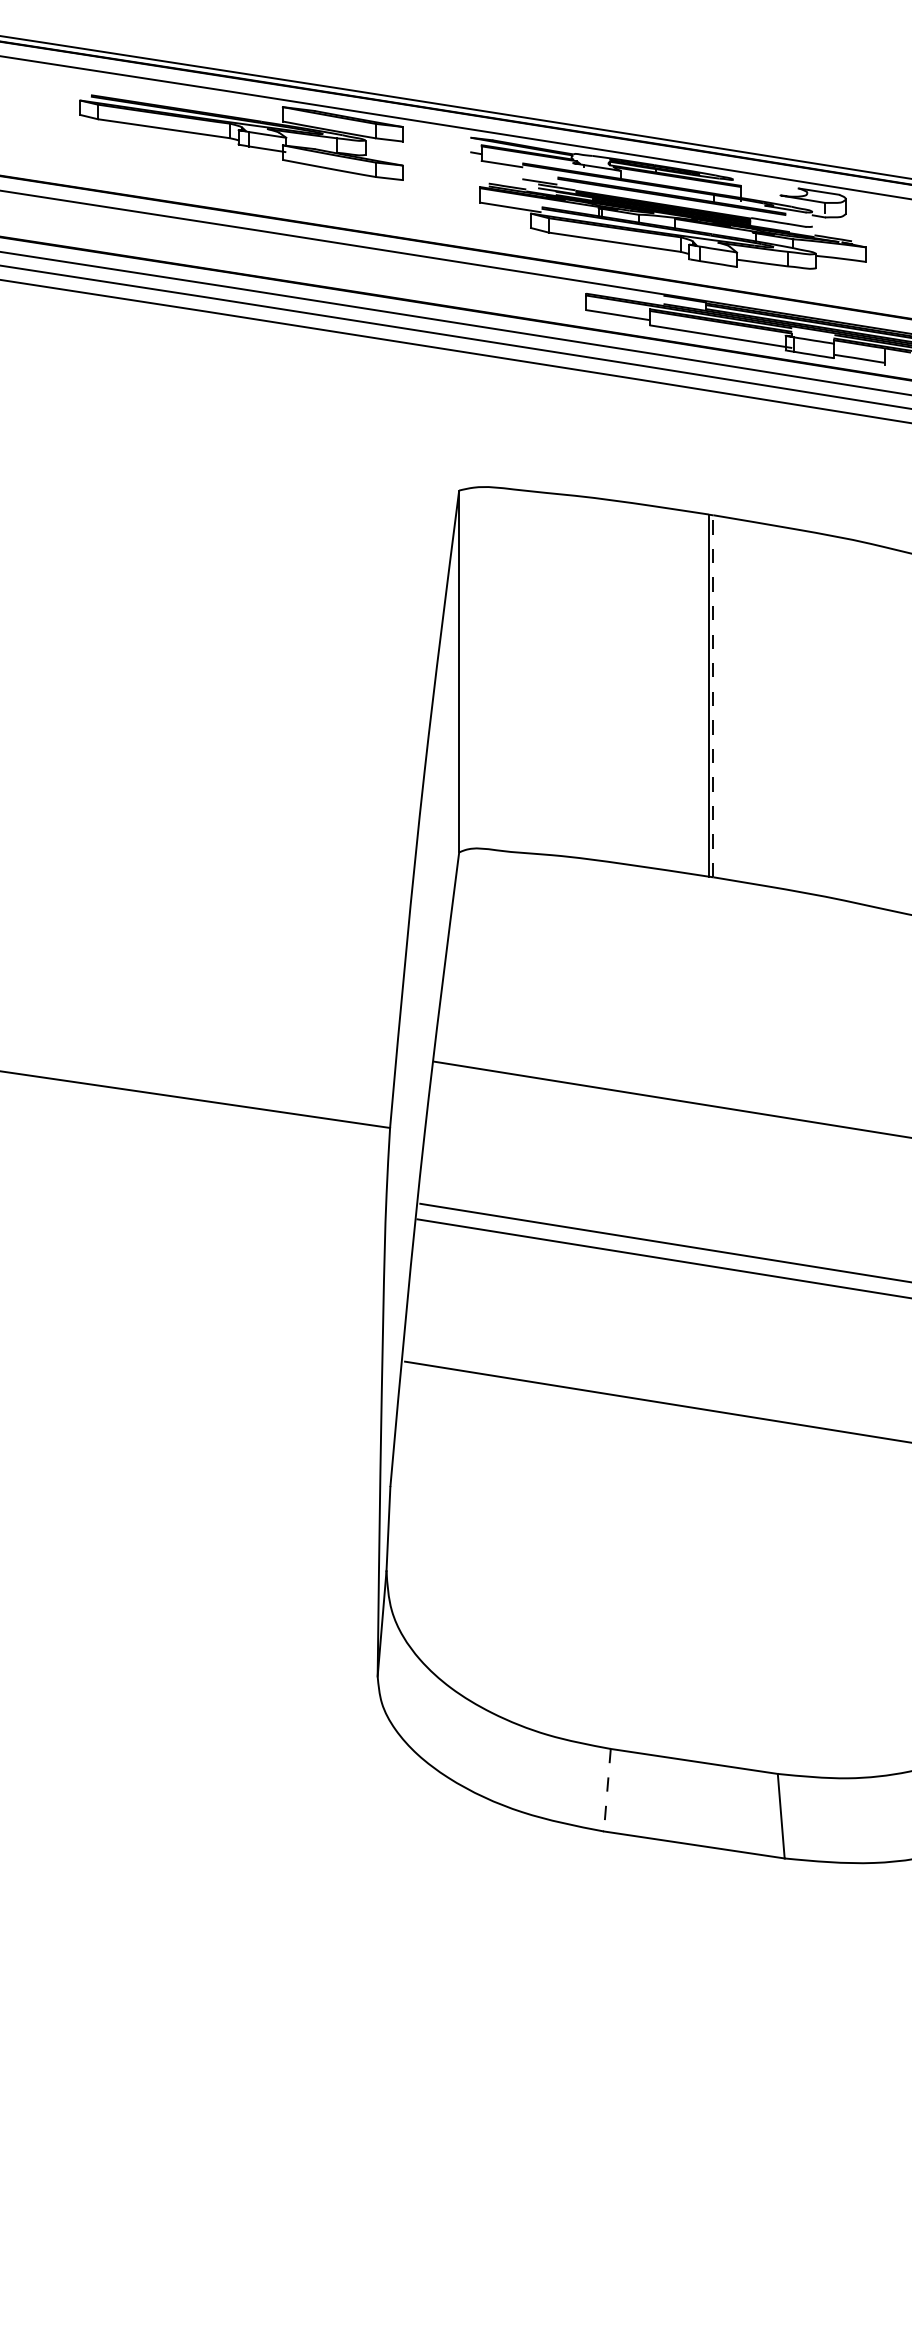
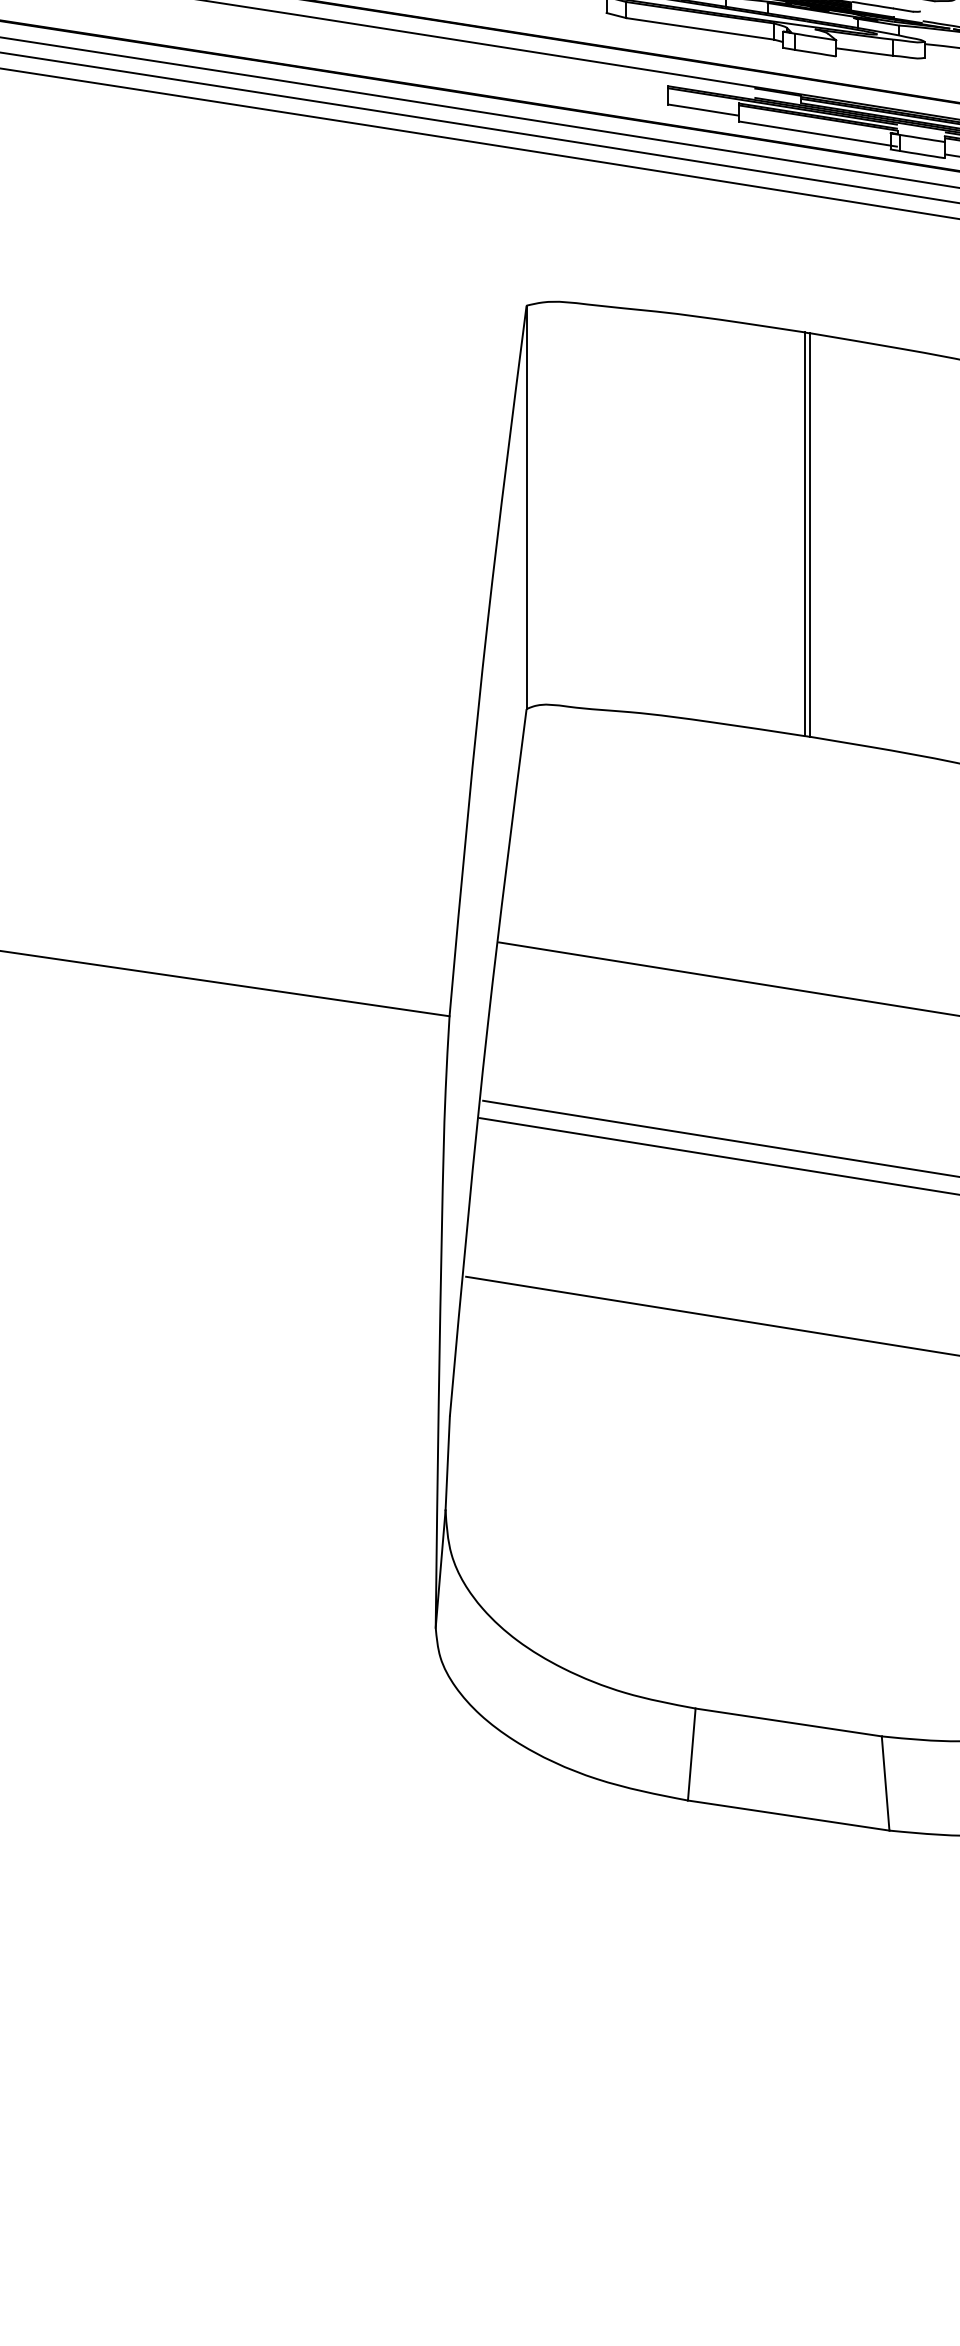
line: (713, 695) -> (810, 534), dashed -> solid
line: (607, 1790) -> (691, 1754), dashed -> solid

